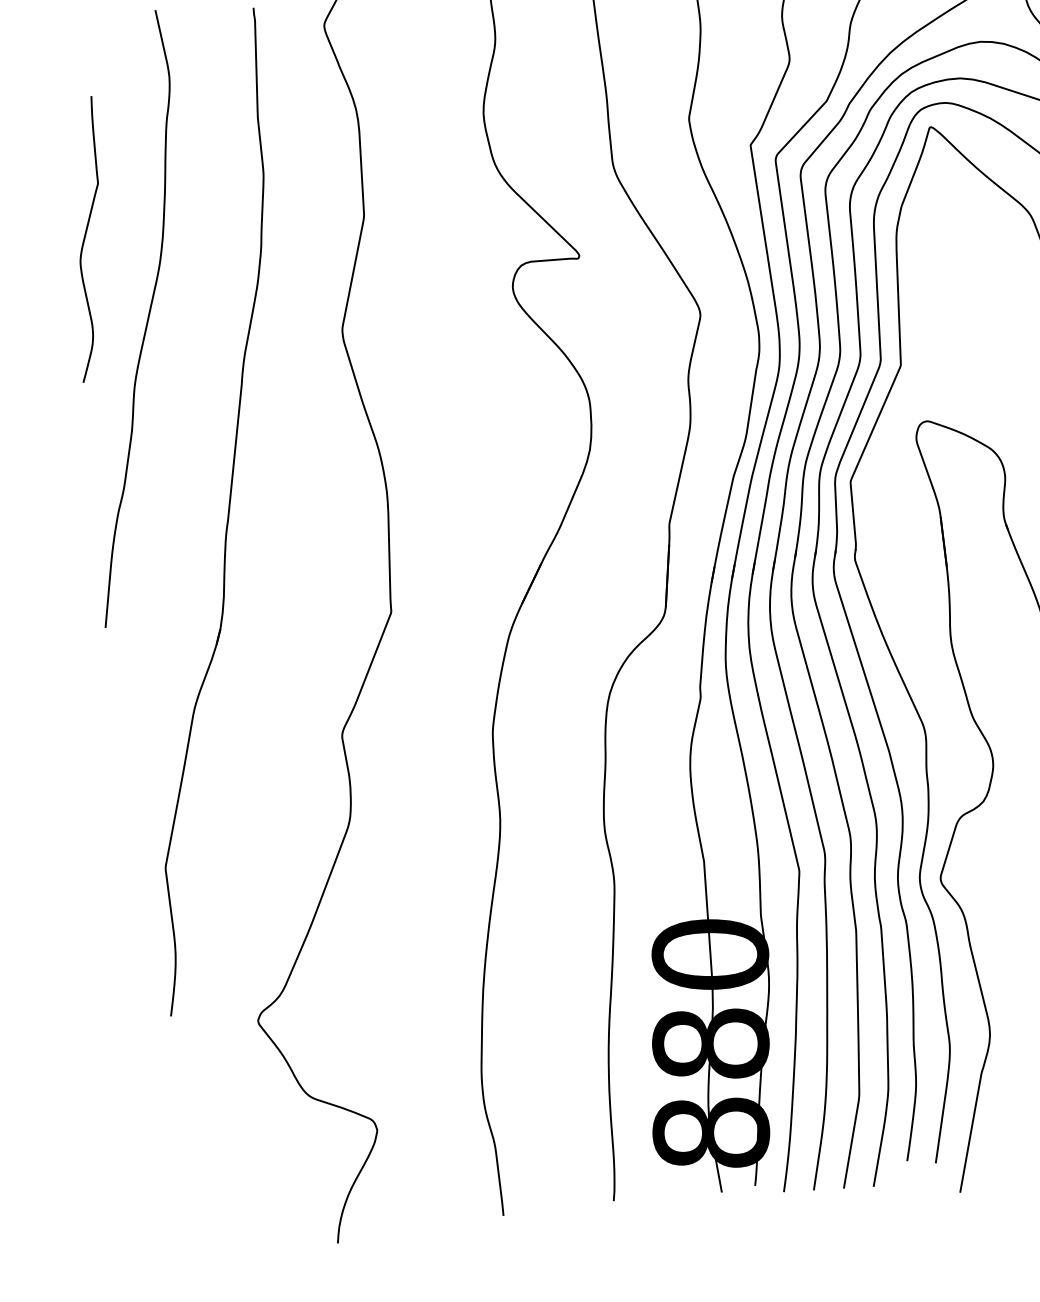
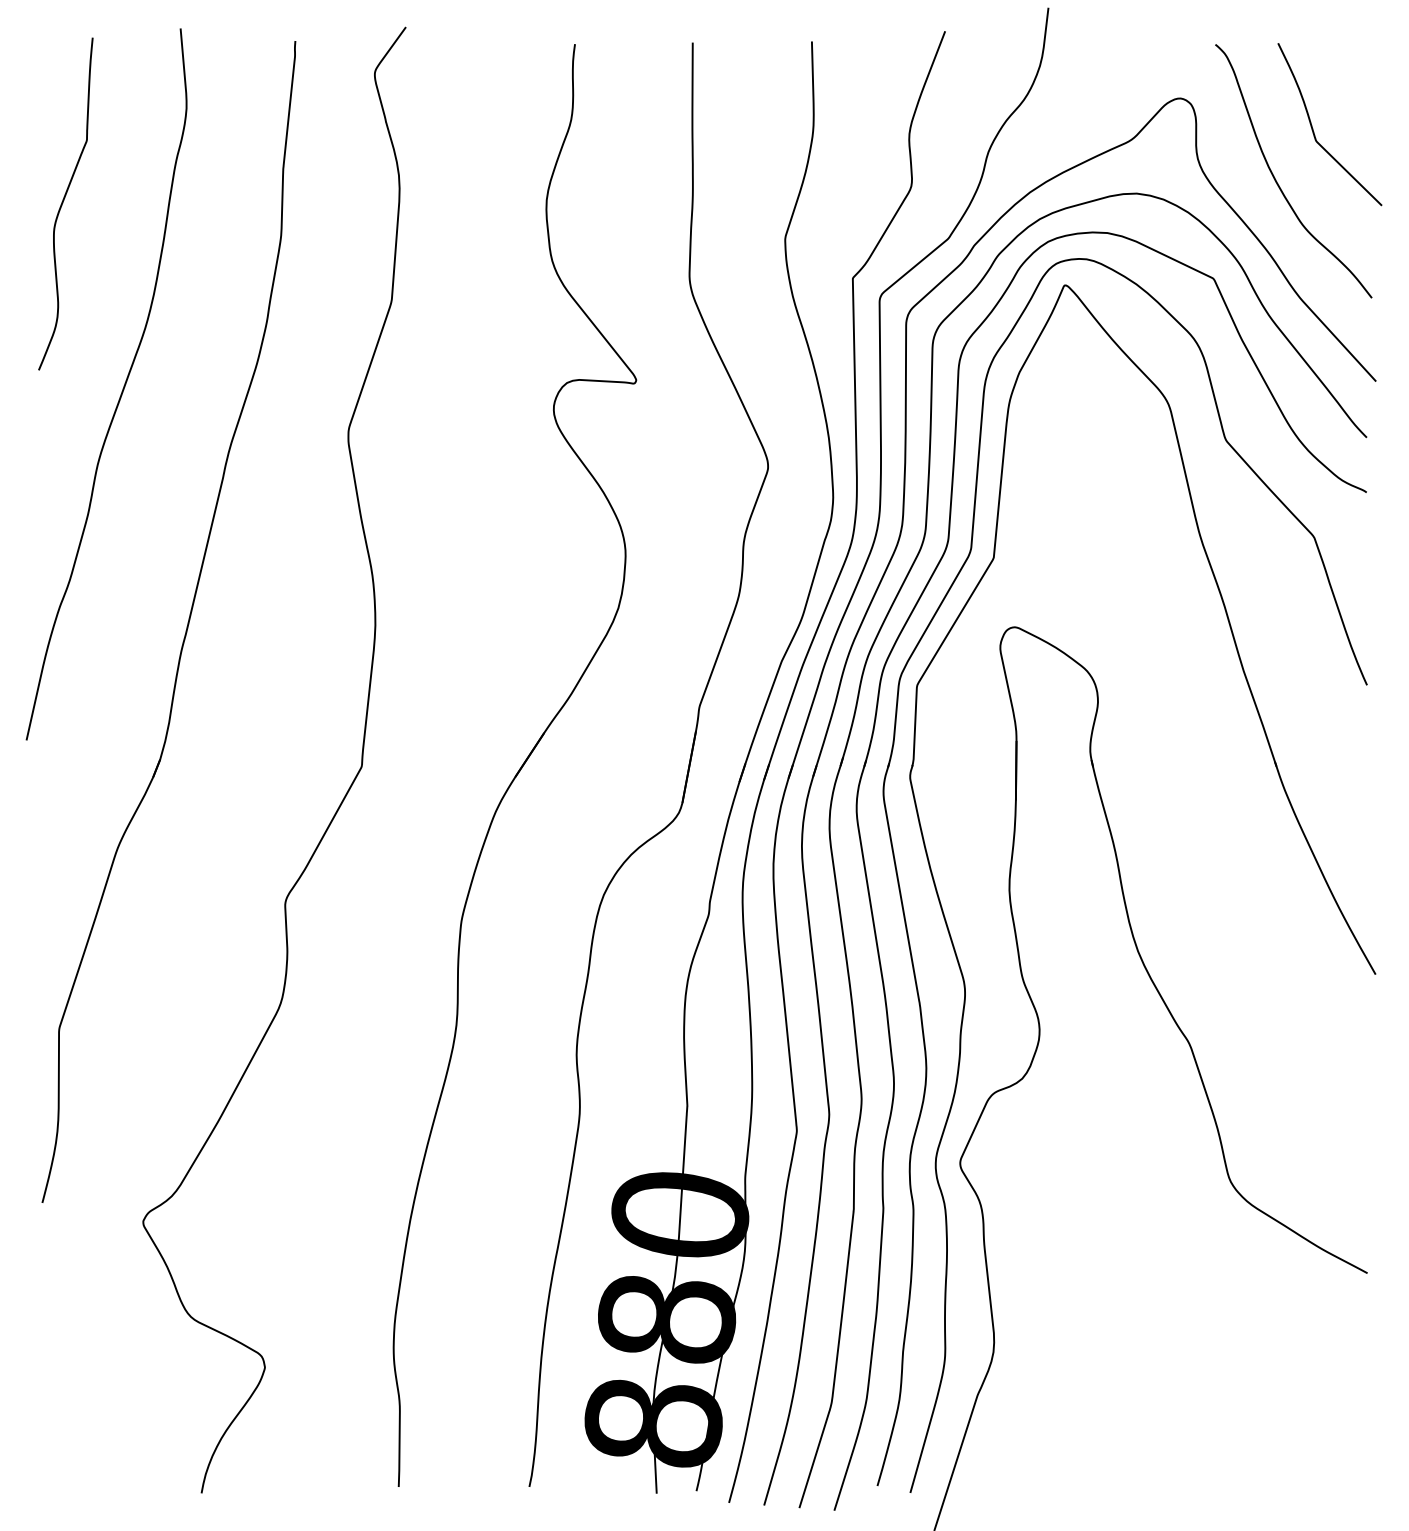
curve: (85, 239) -> (63, 203), moved

